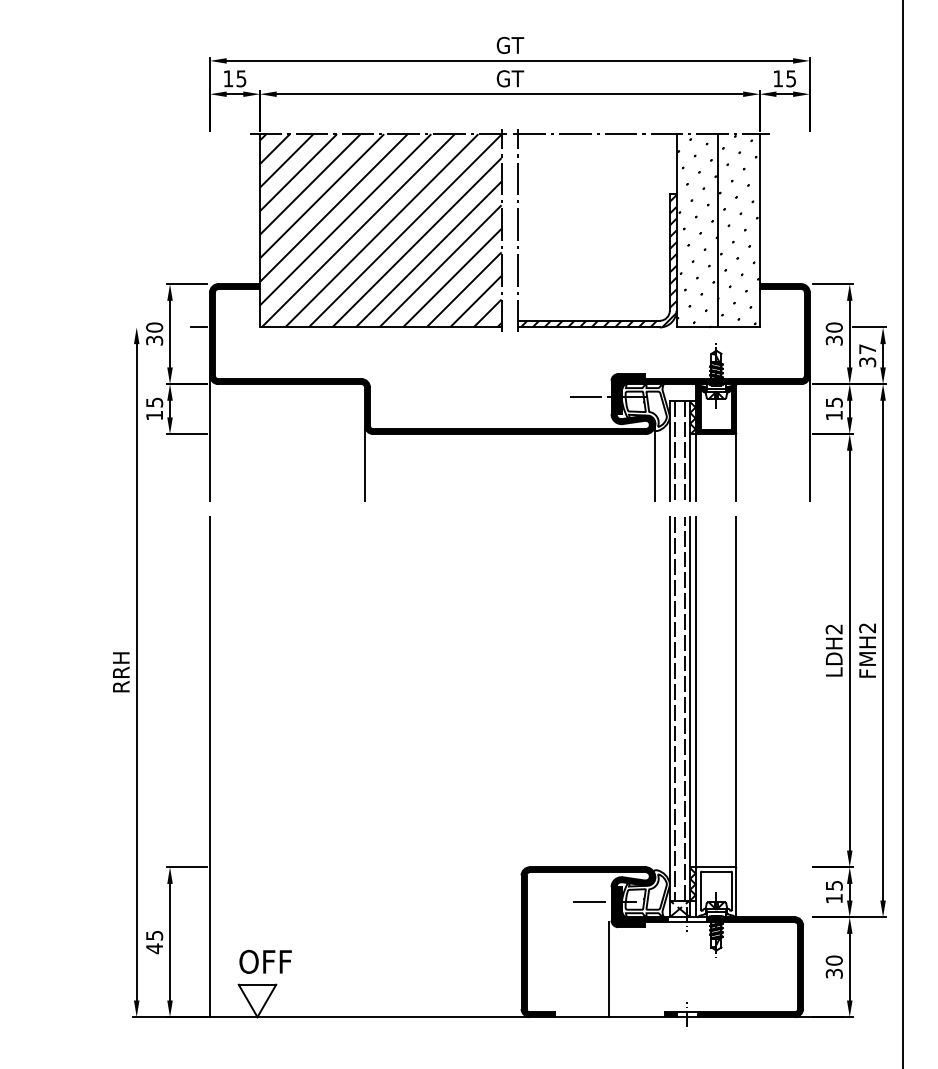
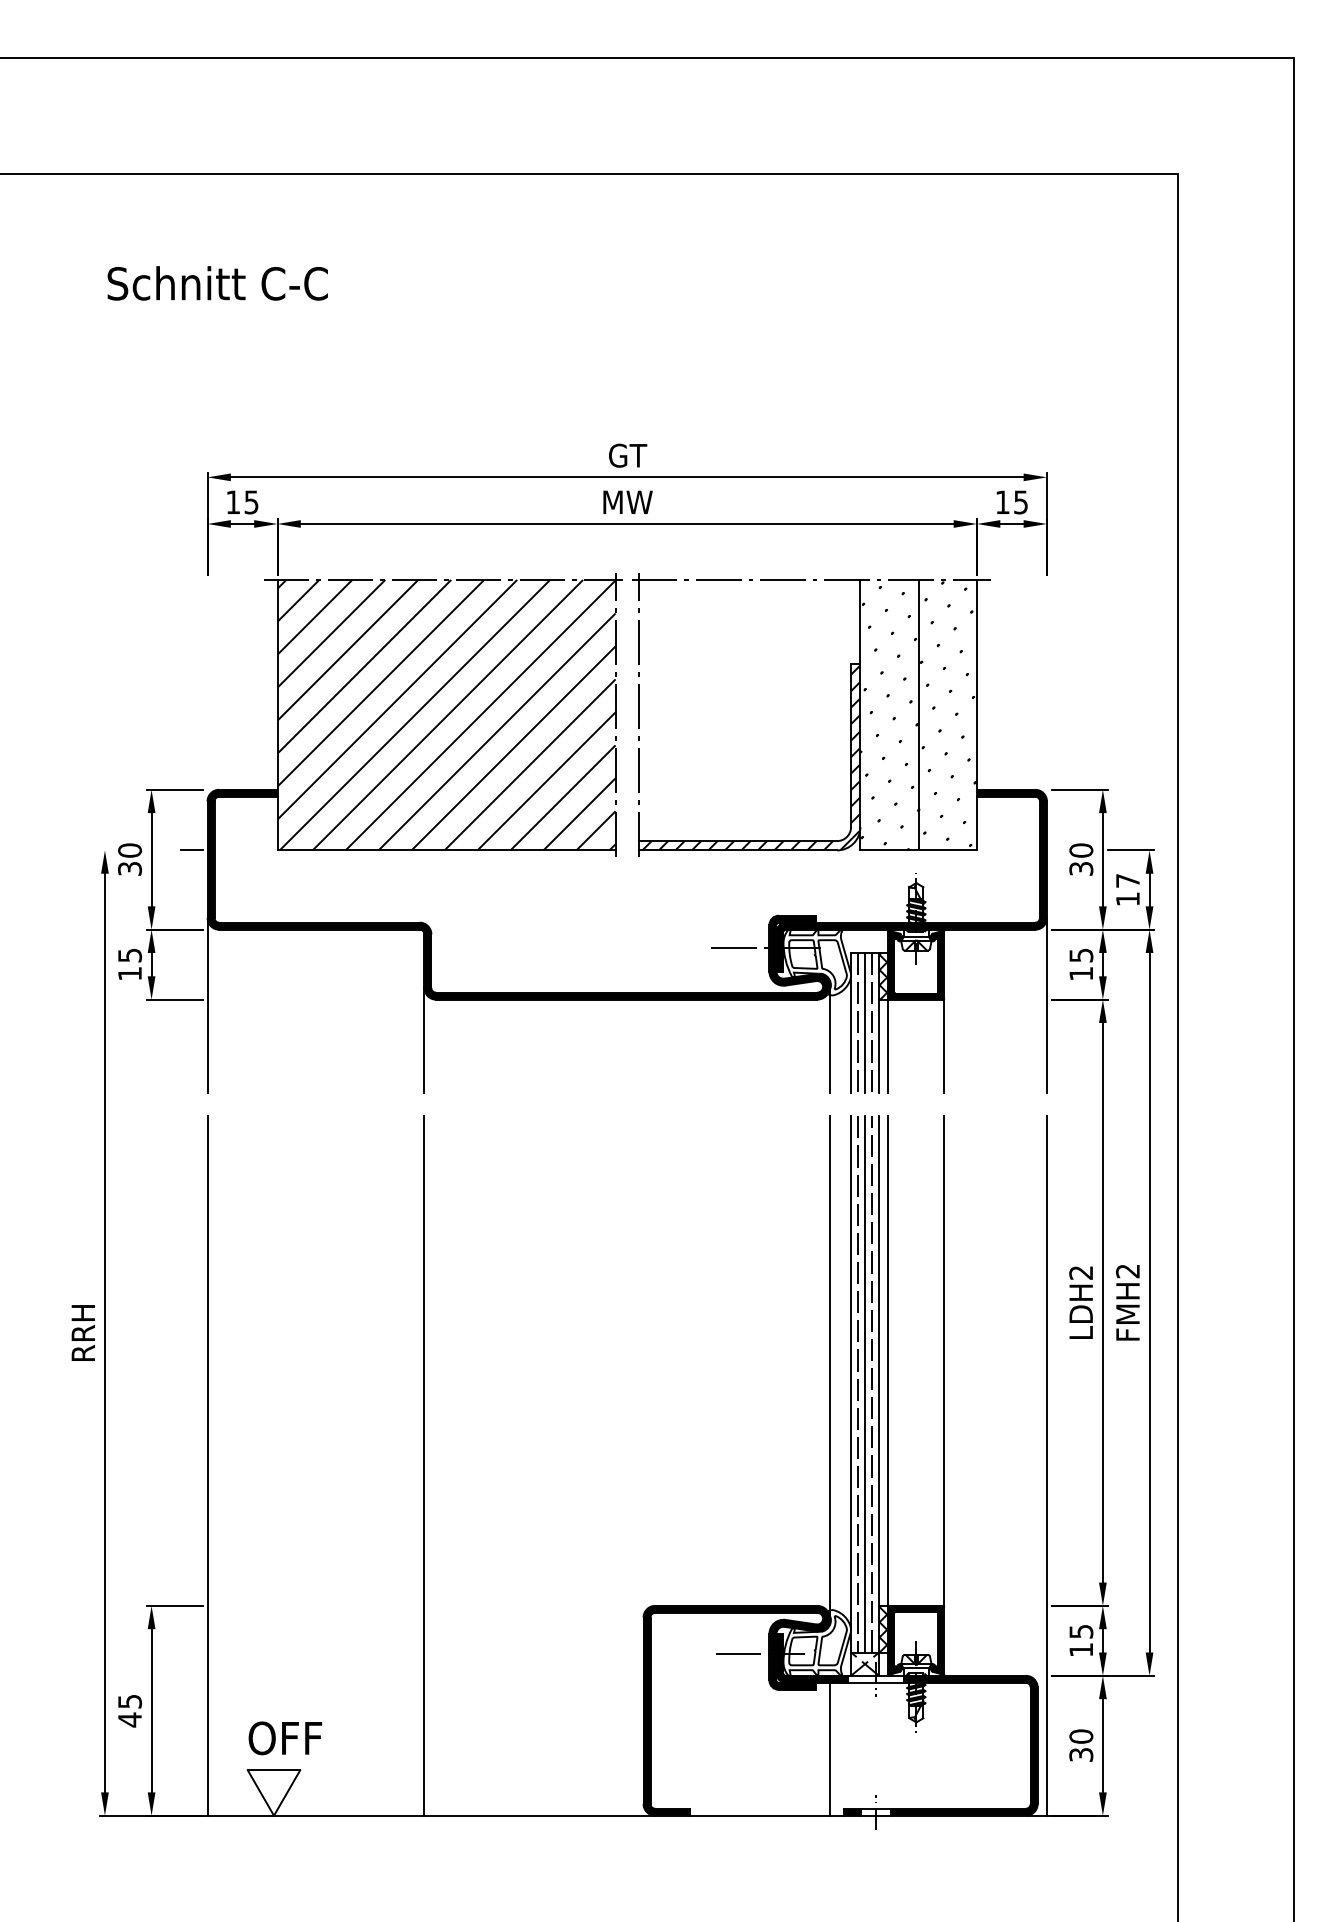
text: (510, 78) -> (627, 502), GT -> MW
text: (867, 362) -> (1127, 899), 37 -> 17
line: (680, 450) -> (865, 1022), added
line: (655, 696) -> (830, 1366), added
line: (680, 709) -> (865, 1384), added
line: (365, 766) -> (424, 1465), added
line: (809, 766) -> (1046, 1465), added
fill: (716, 891) -> (916, 1640), added
line: (609, 969) -> (830, 1748), moved

